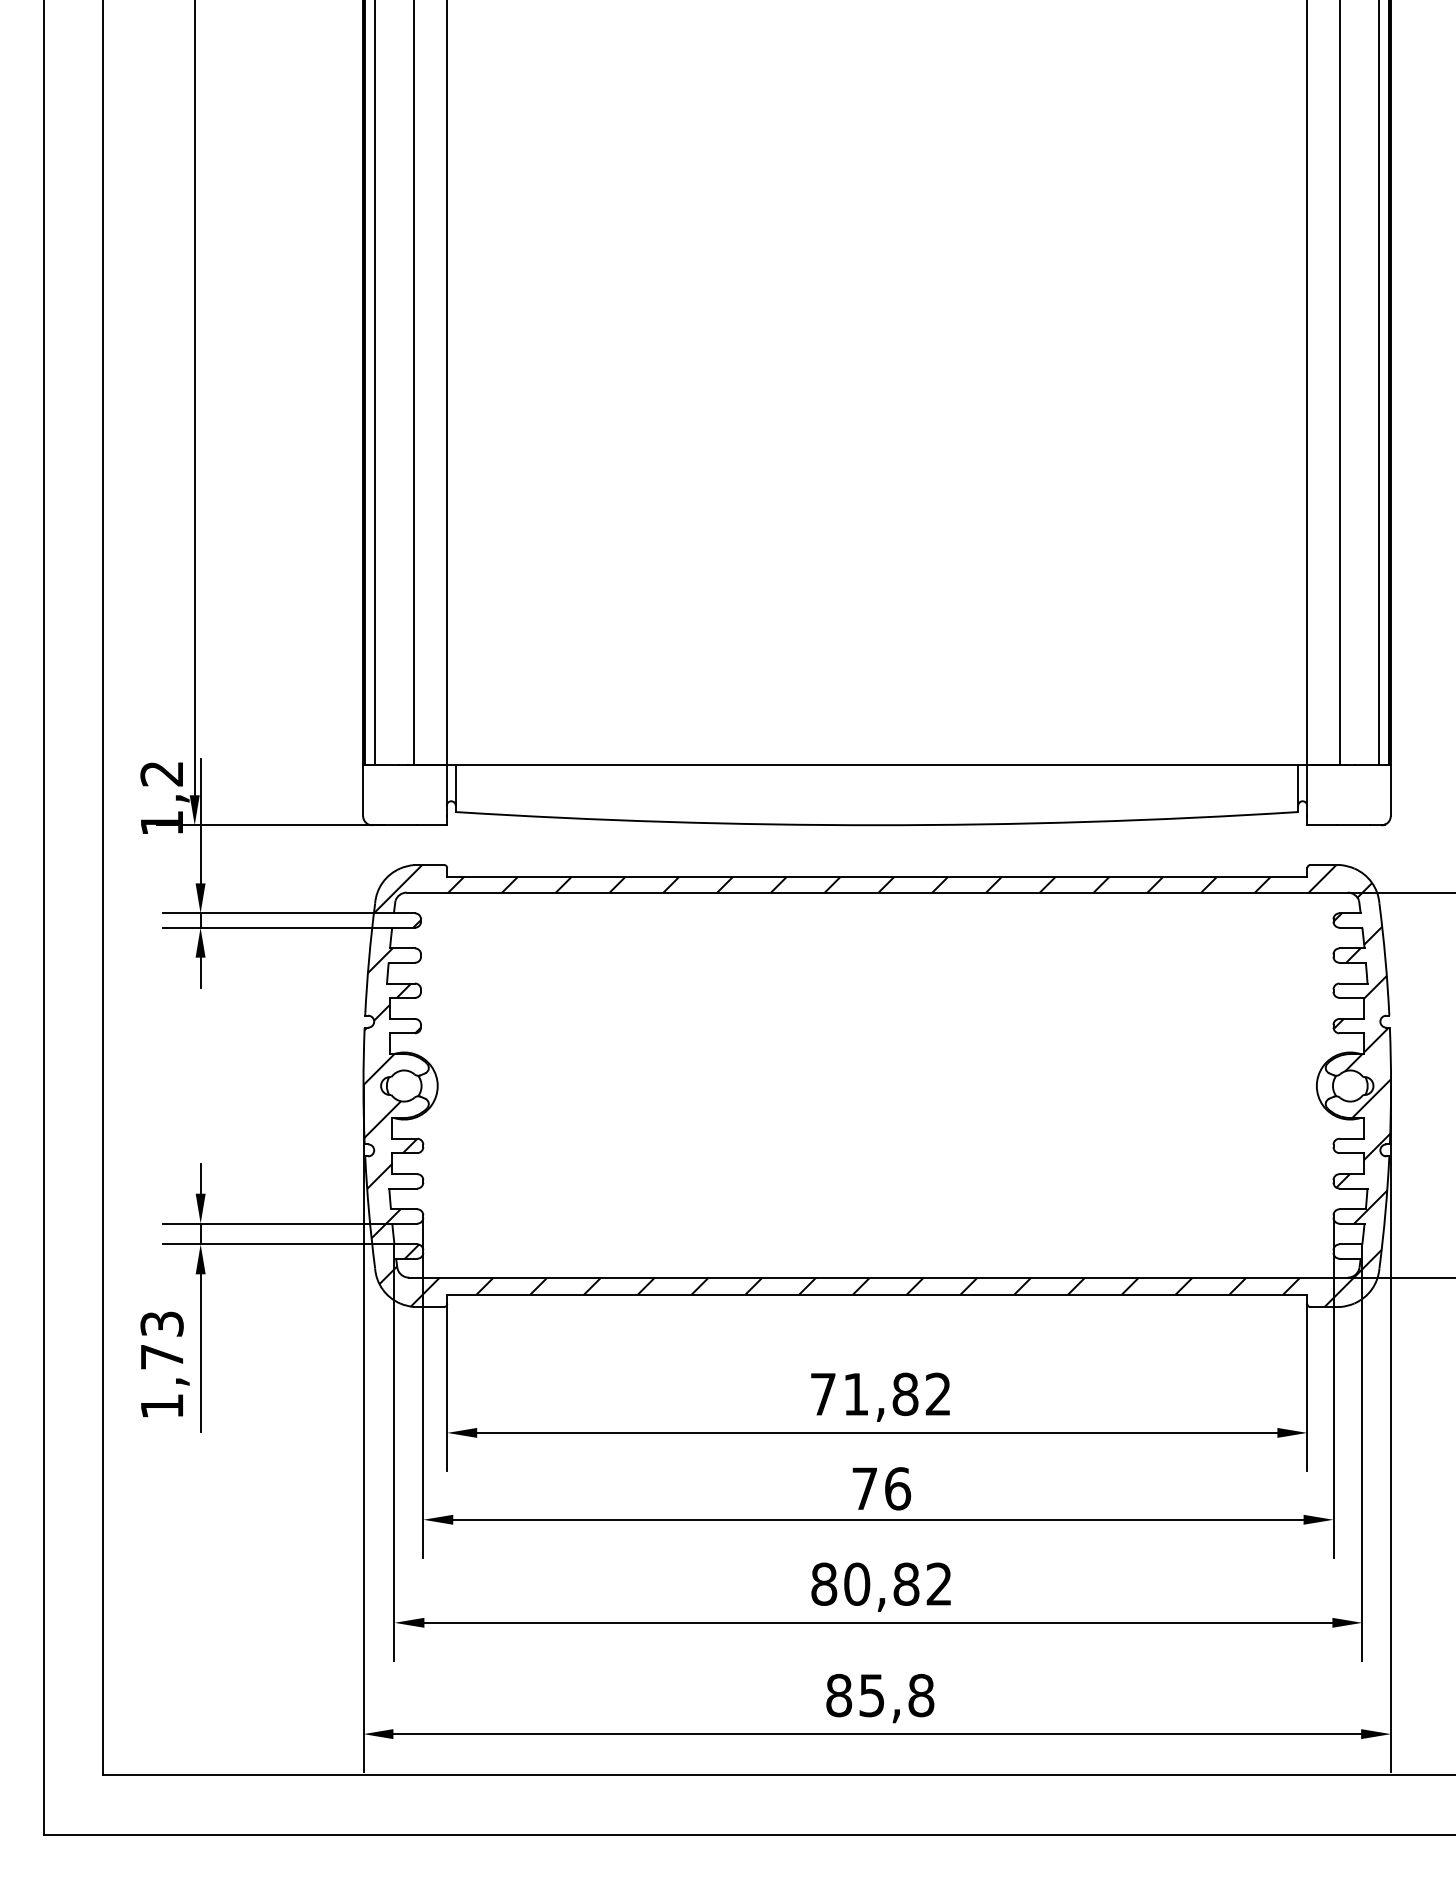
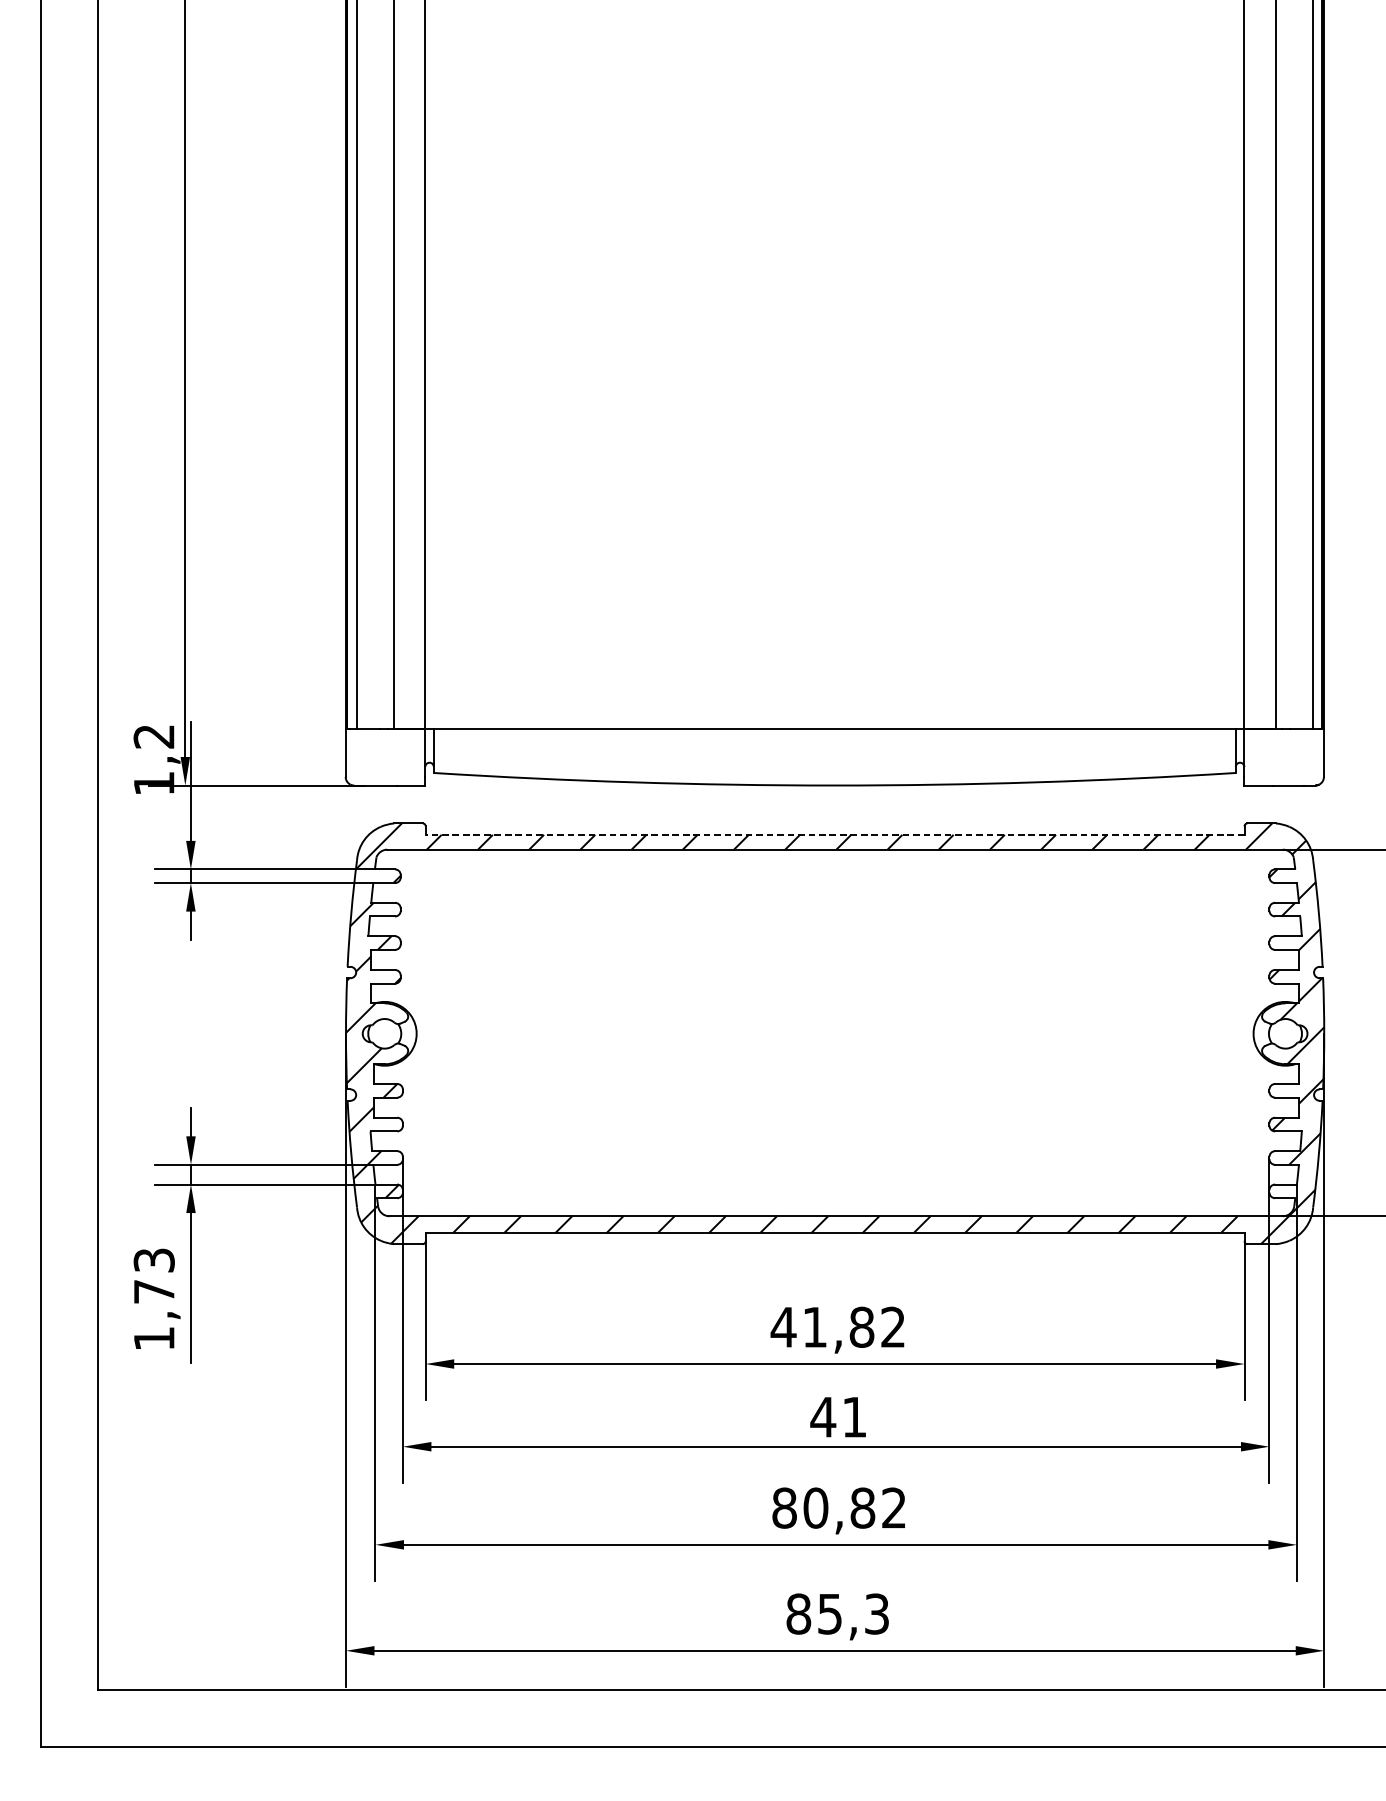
line: (876, 877) -> (834, 835), solid -> dashed
text: (822, 1394) -> (782, 1327), 71,82 -> 41,82
text: (881, 1488) -> (839, 1416), 76 -> 41
text: (921, 1695) -> (877, 1614), 85,8 -> 85,3

